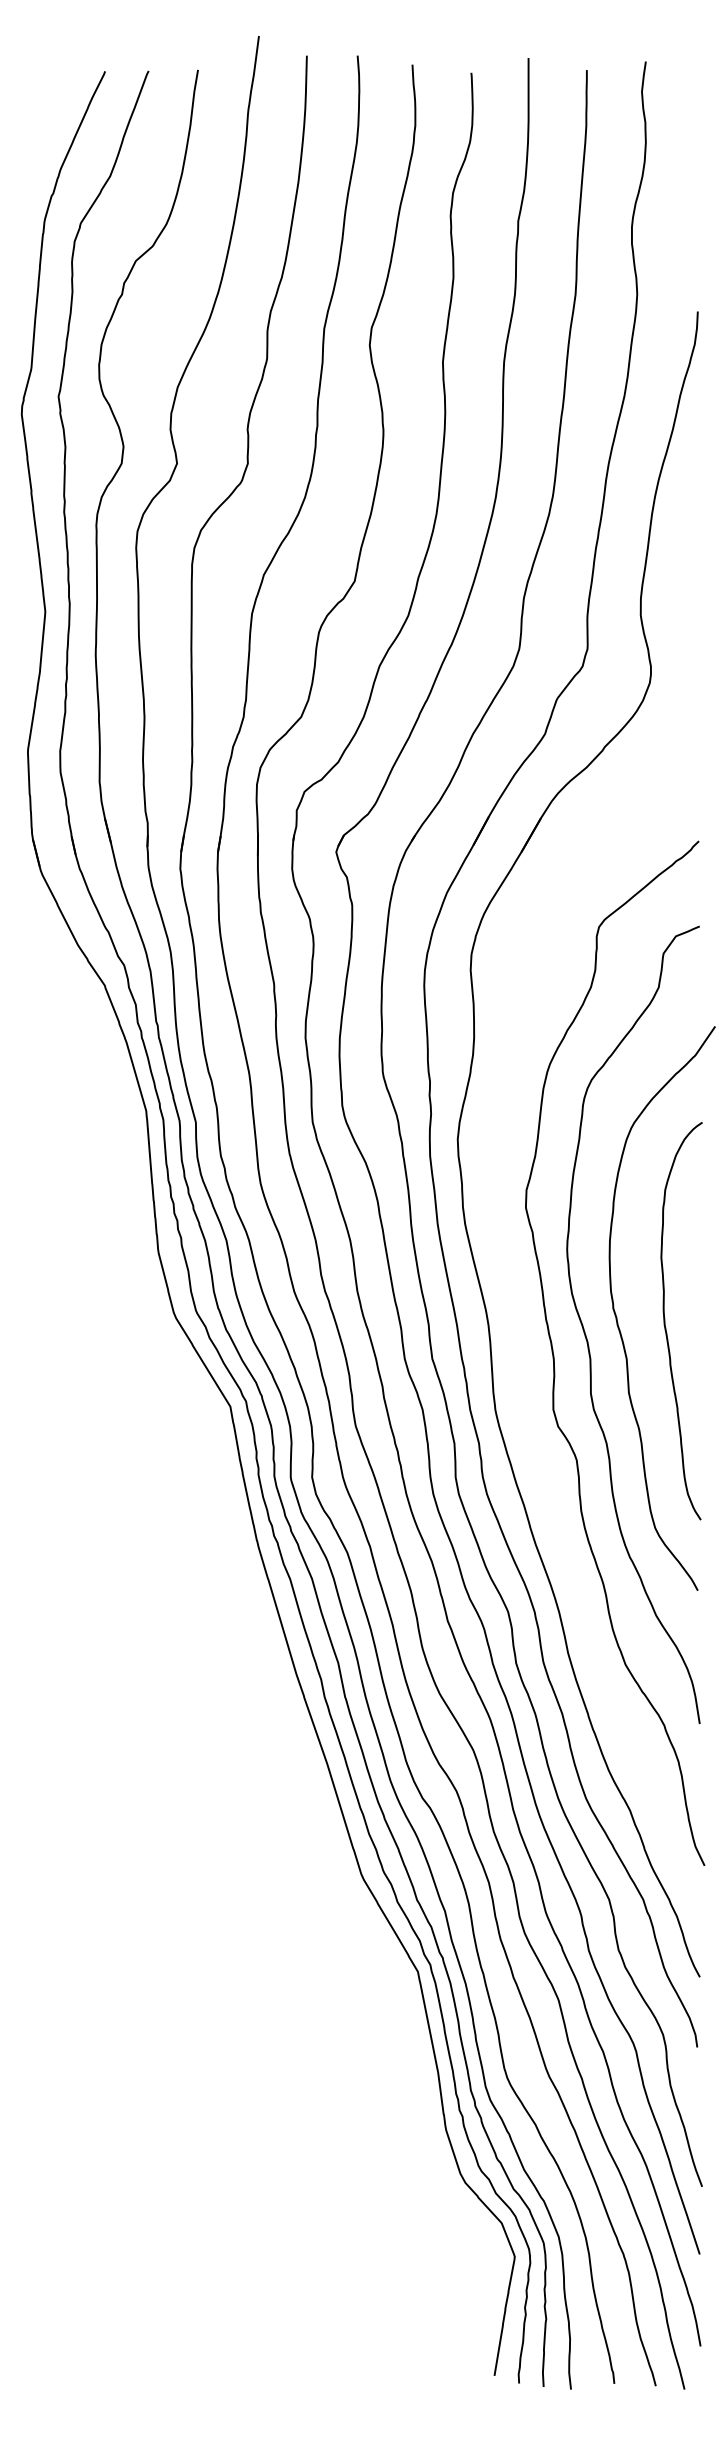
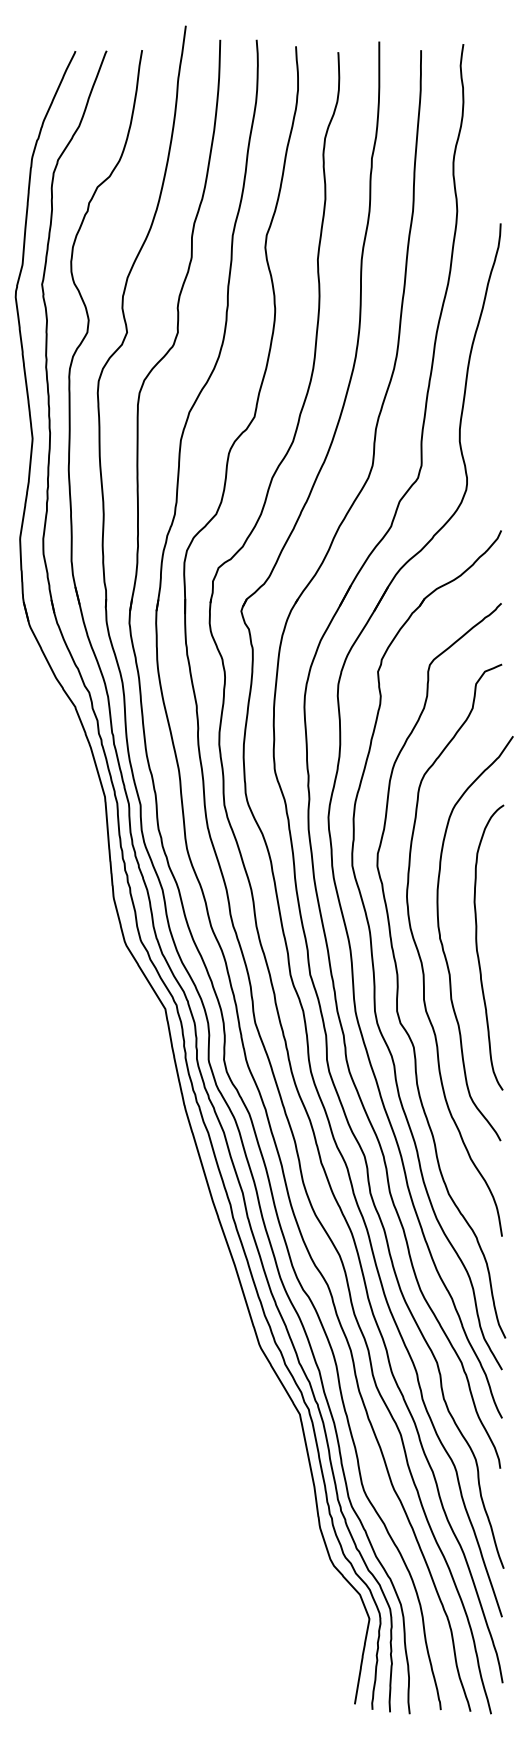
part: (519, 1329) -> (372, 953), added

